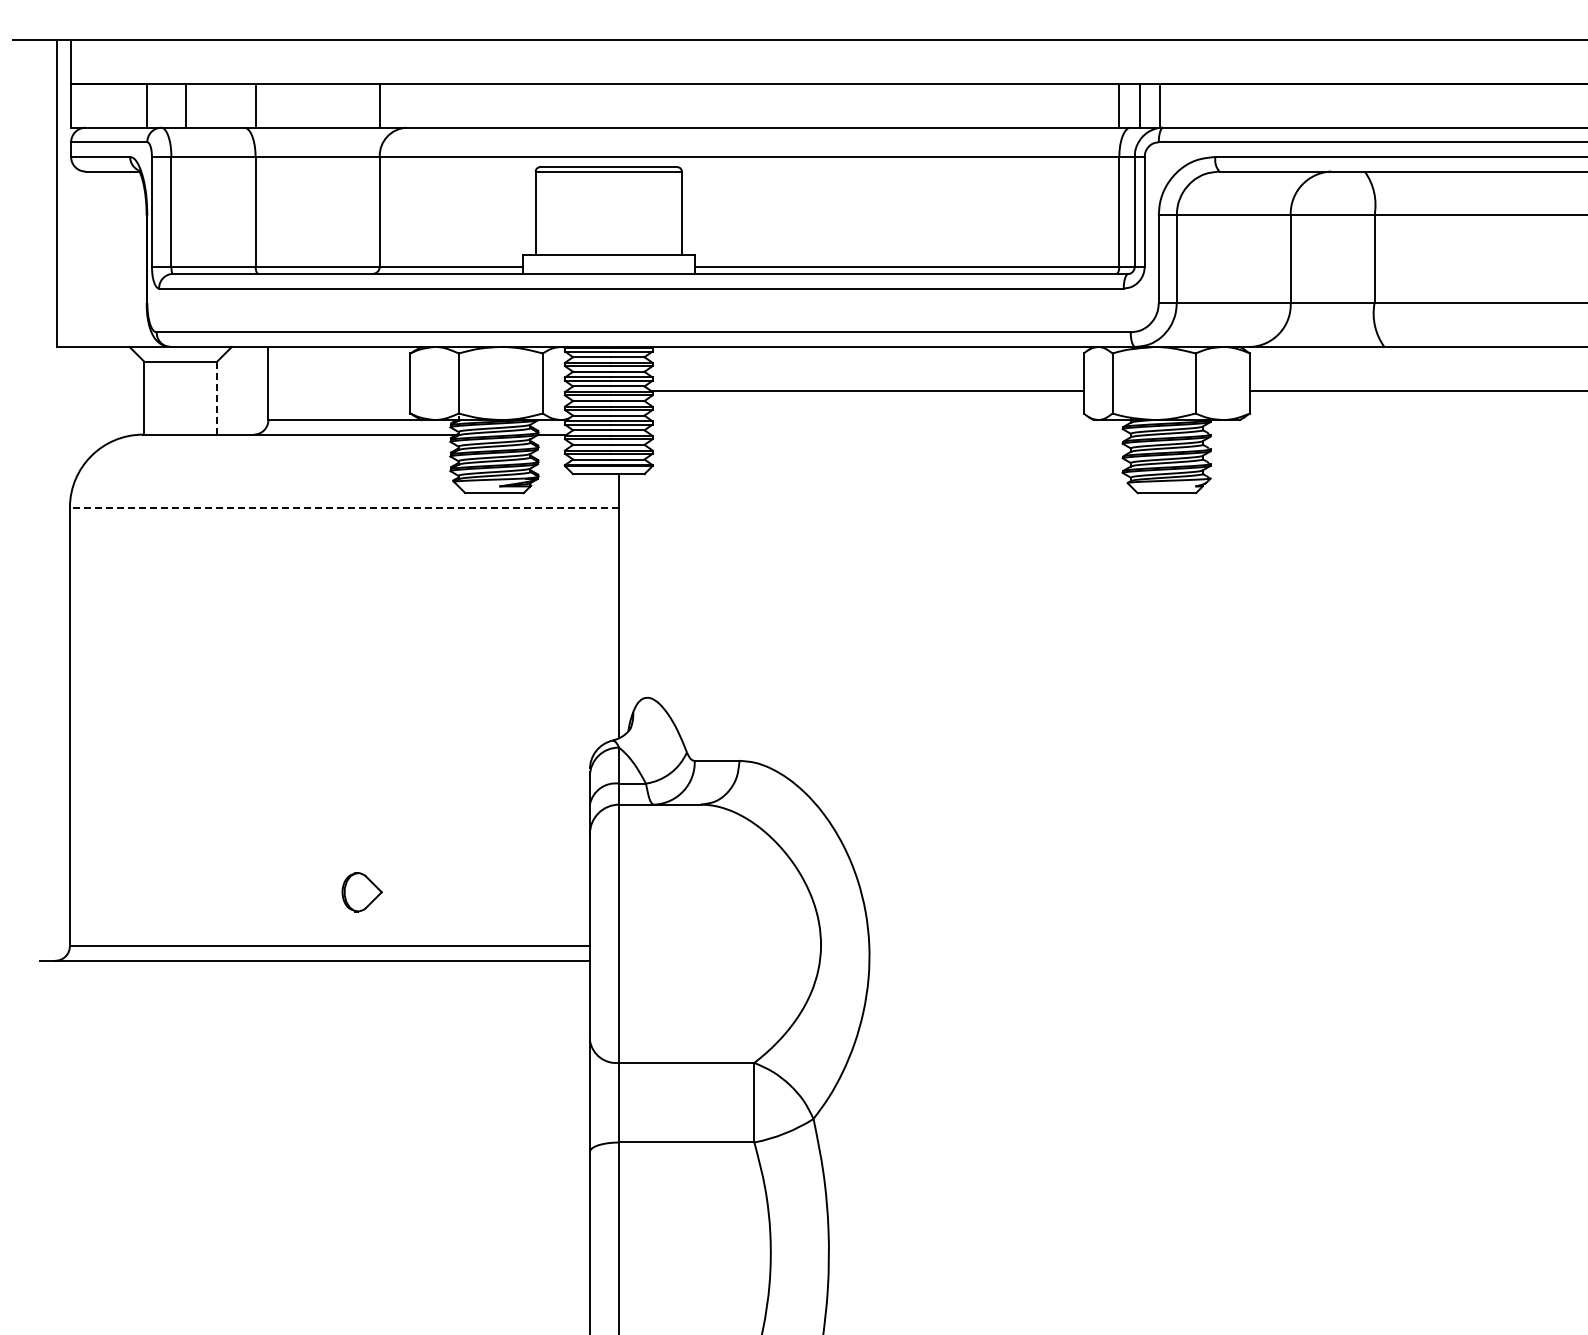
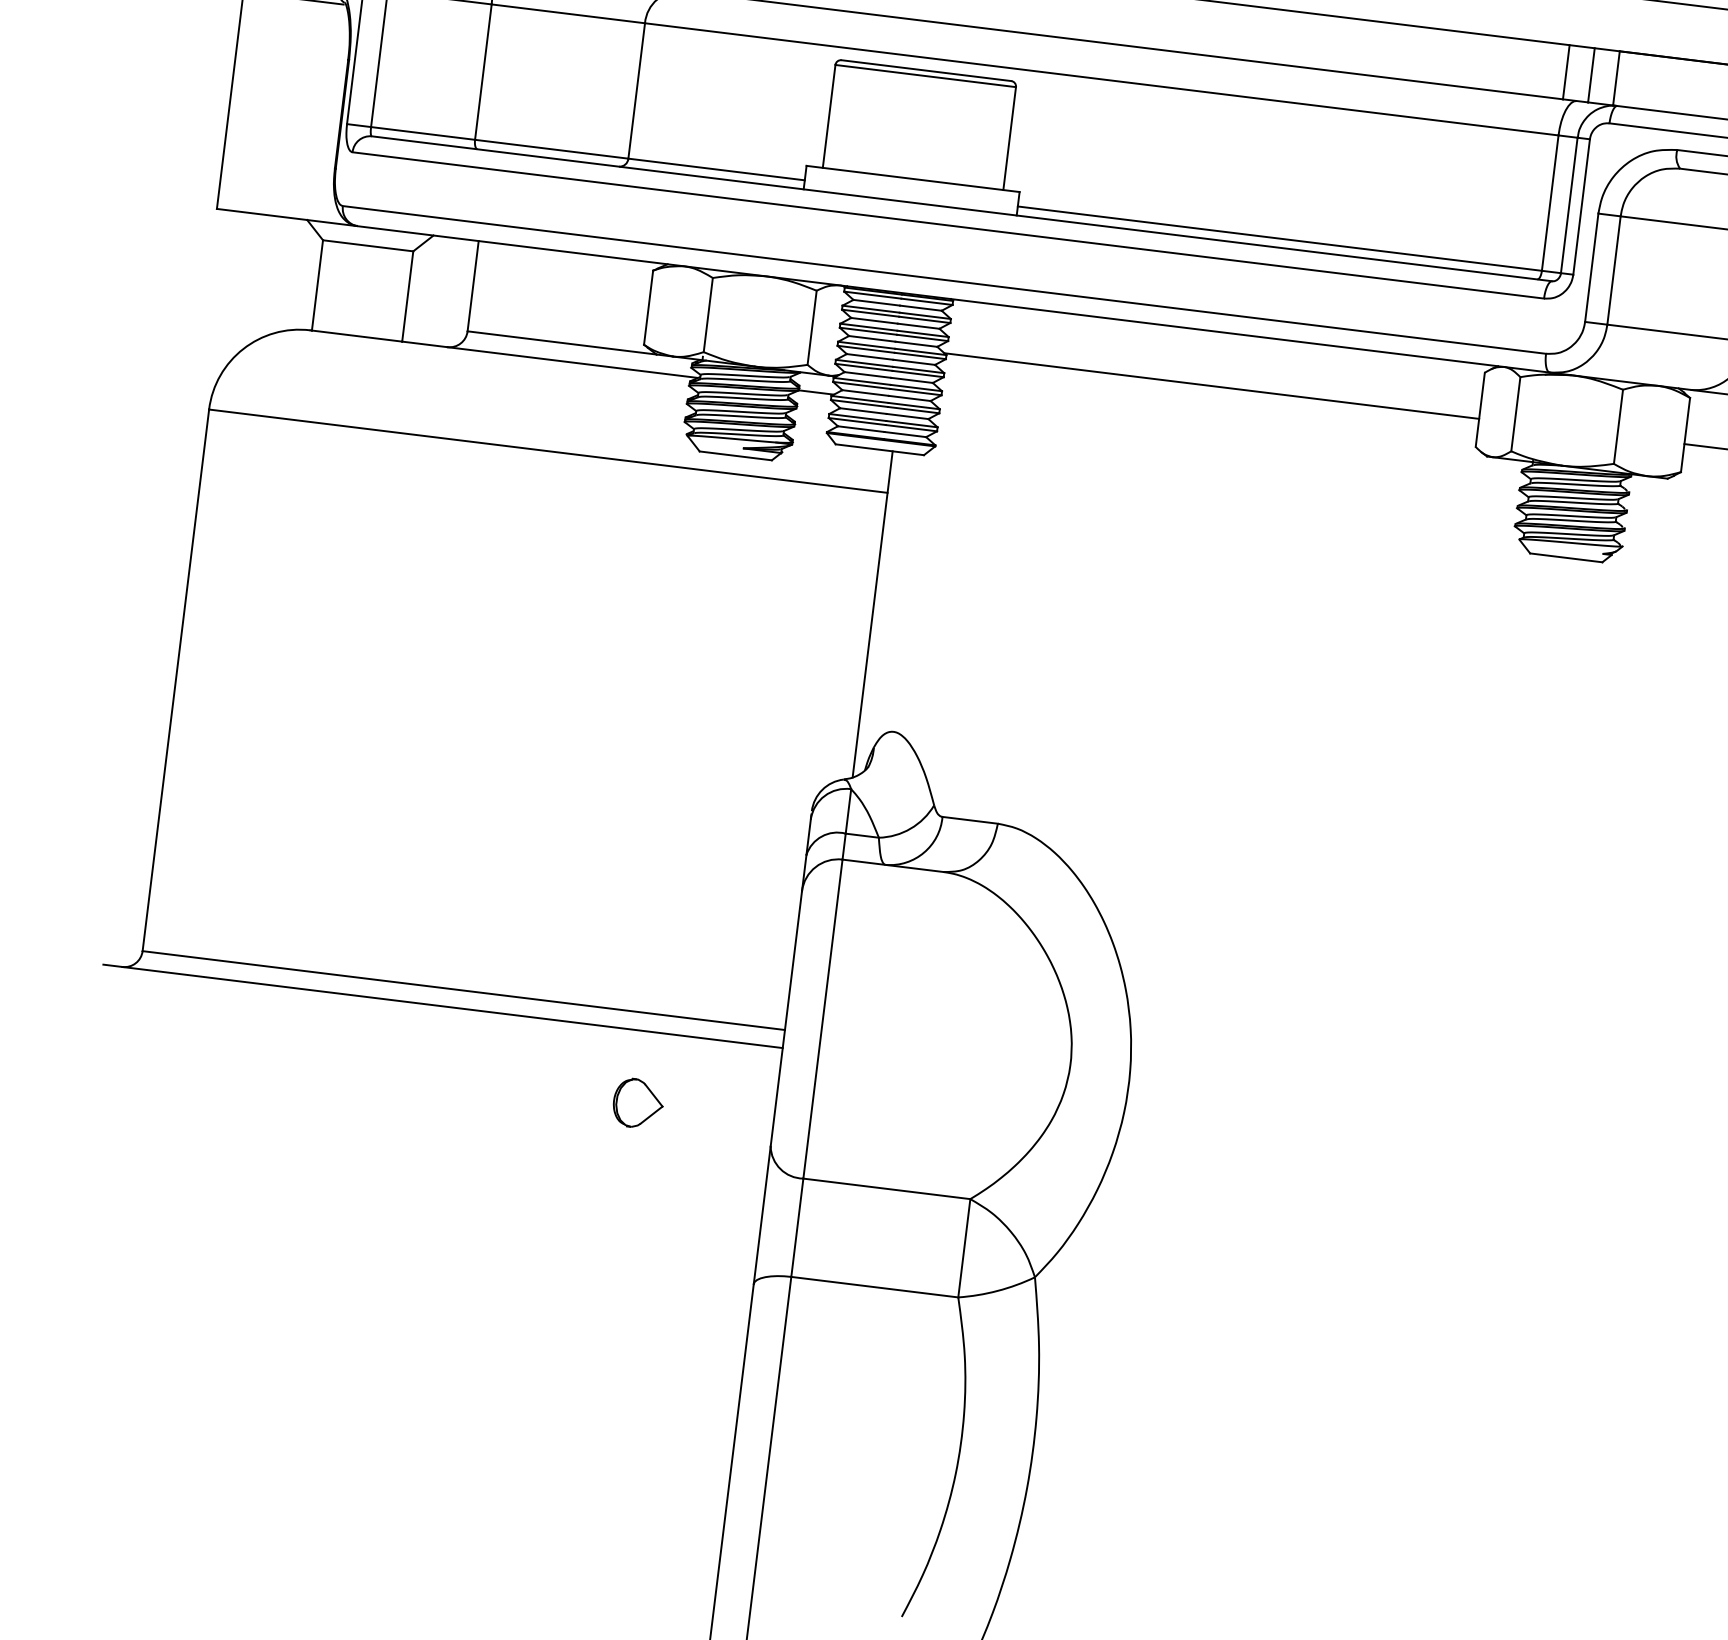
line: (217, 398) -> (407, 297), dashed -> solid
line: (344, 507) -> (548, 450), dashed -> solid
part: (361, 892) -> (637, 1103), moved

